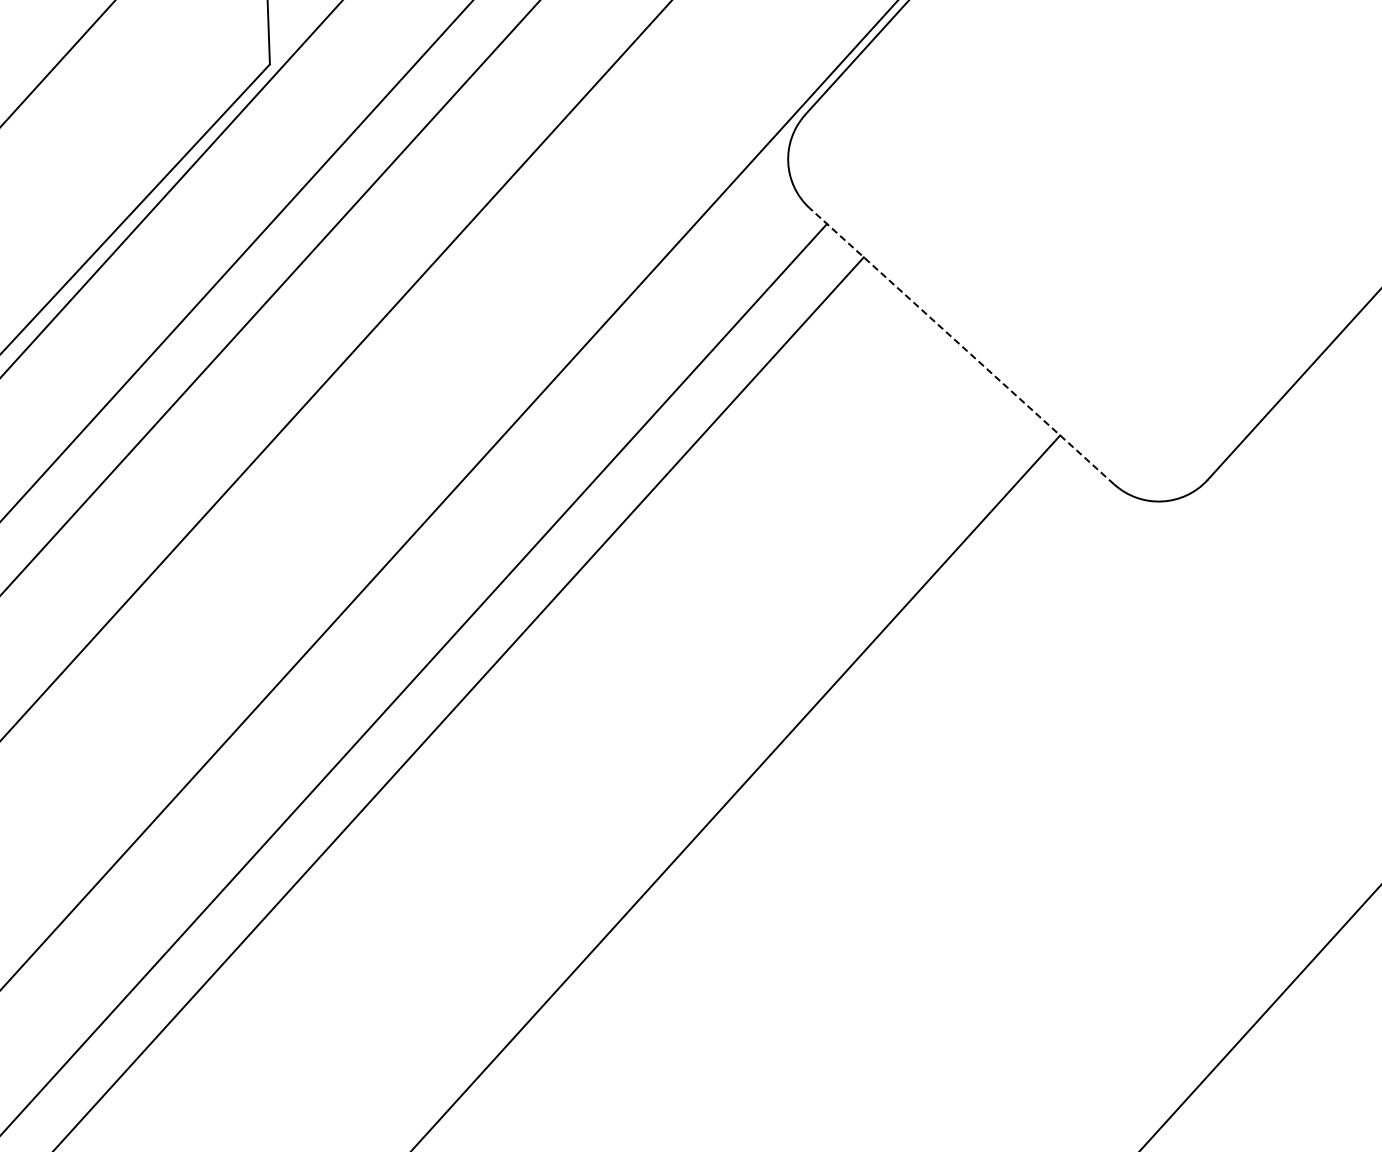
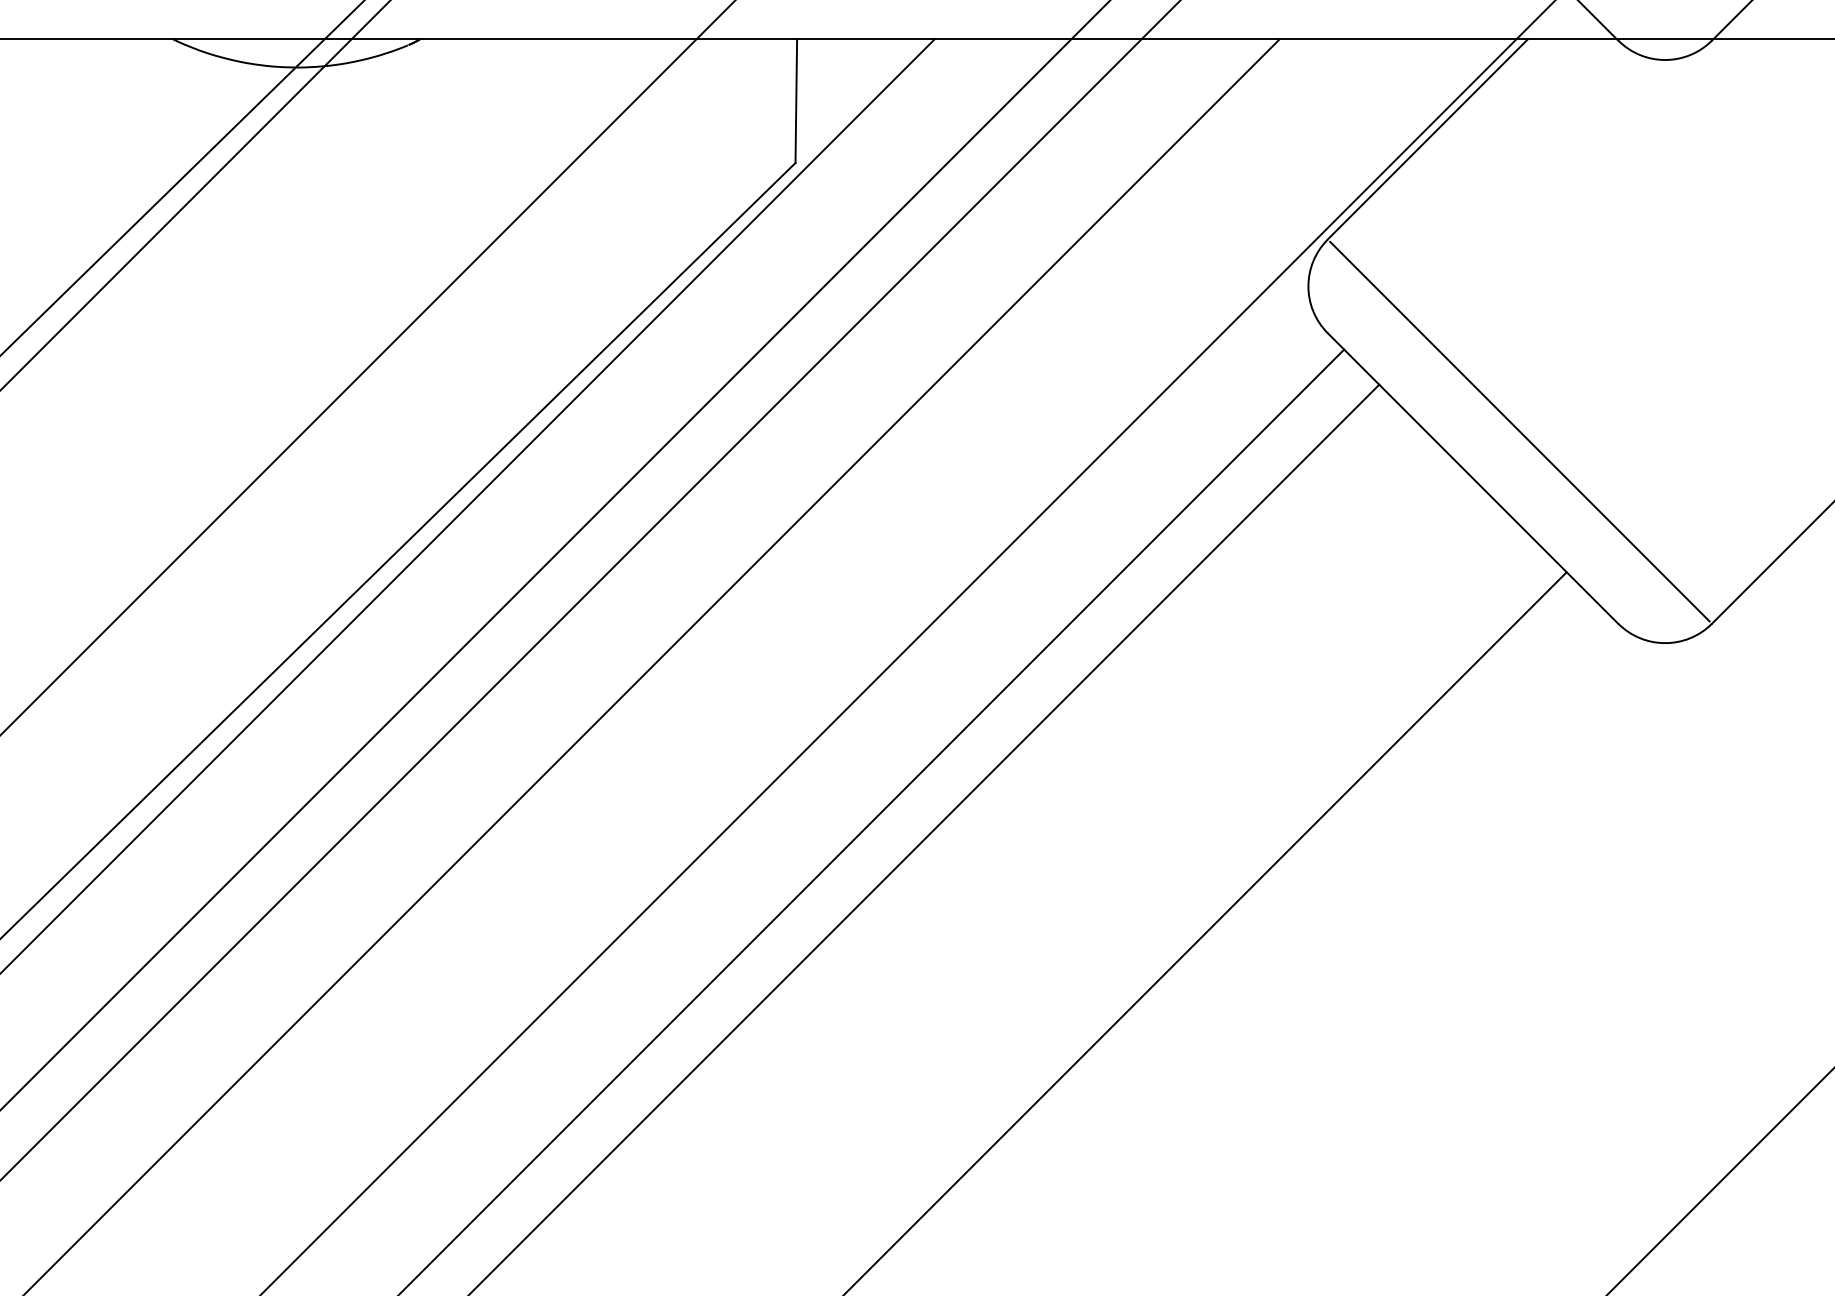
line: (1006, 297) -> (1519, 431), added
line: (961, 346) -> (1472, 478), dashed -> solid

